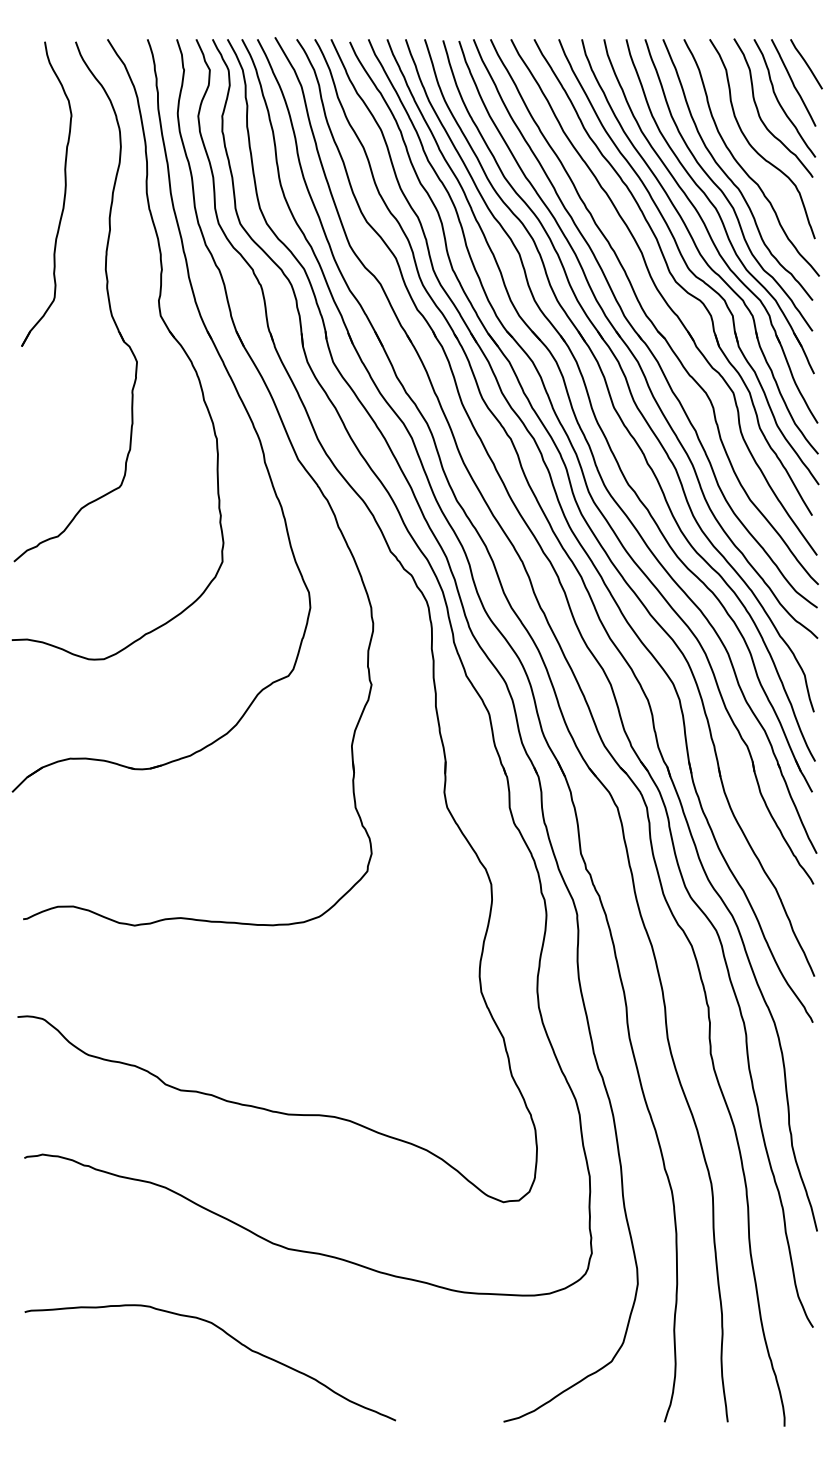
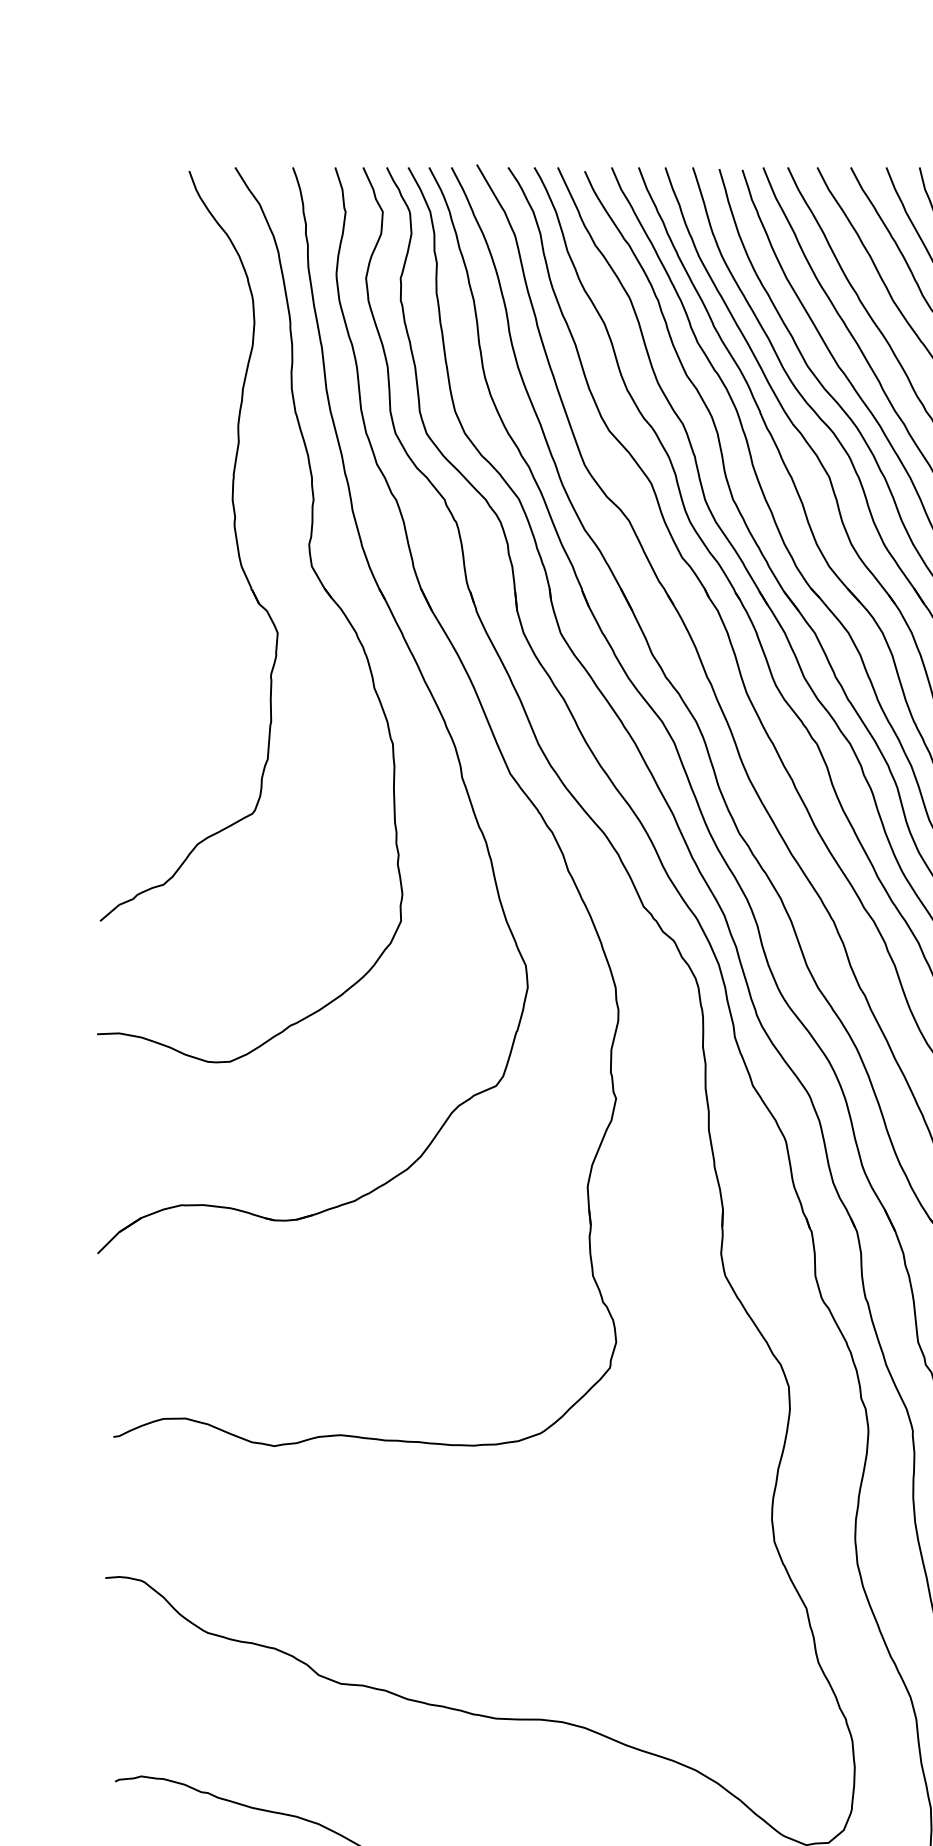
part: (63, 197) -> (171, 395), removed

